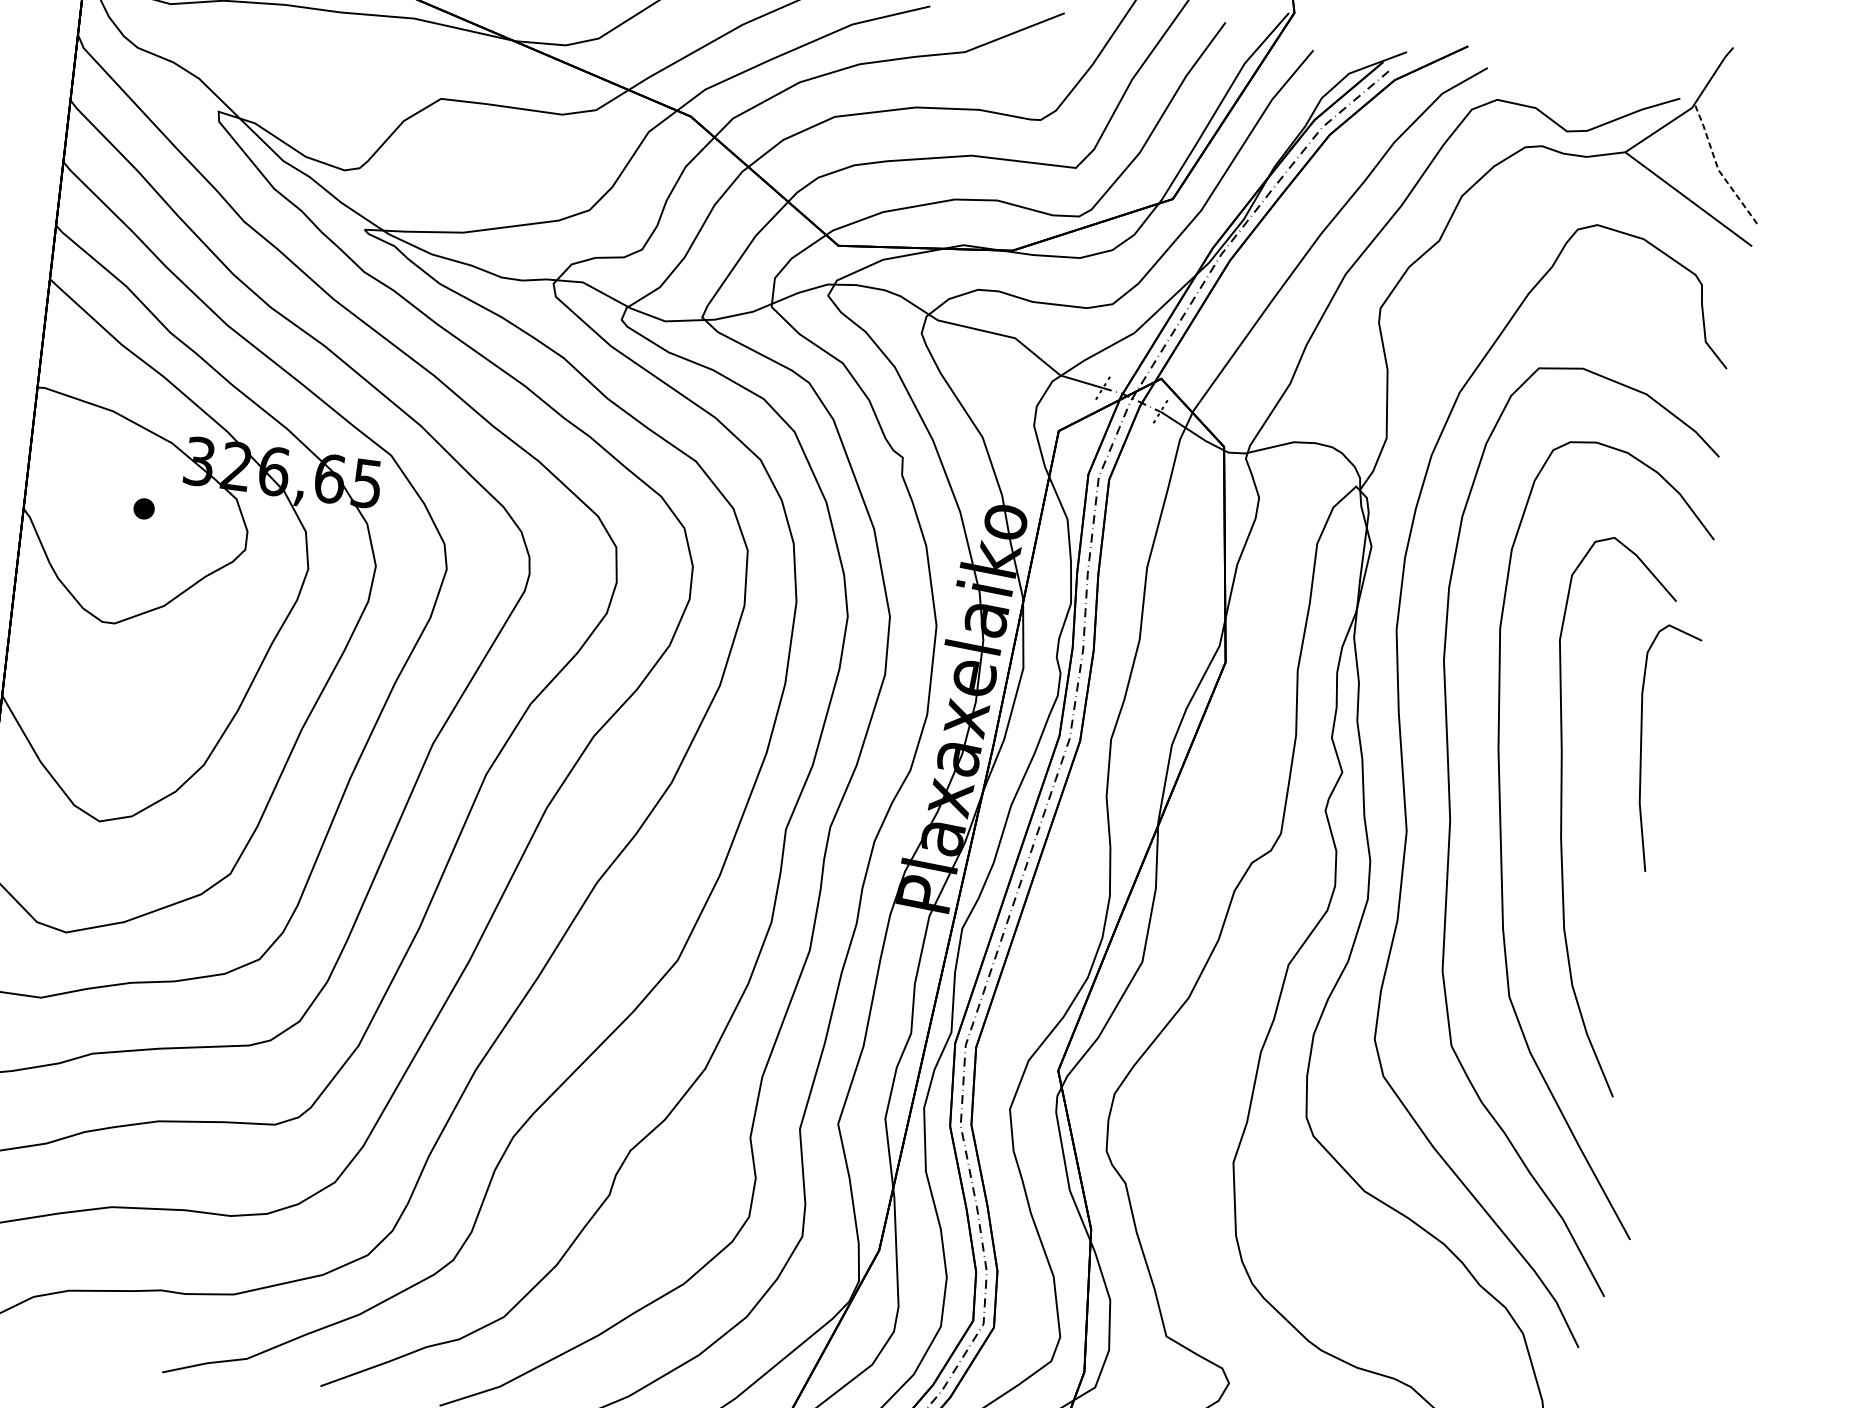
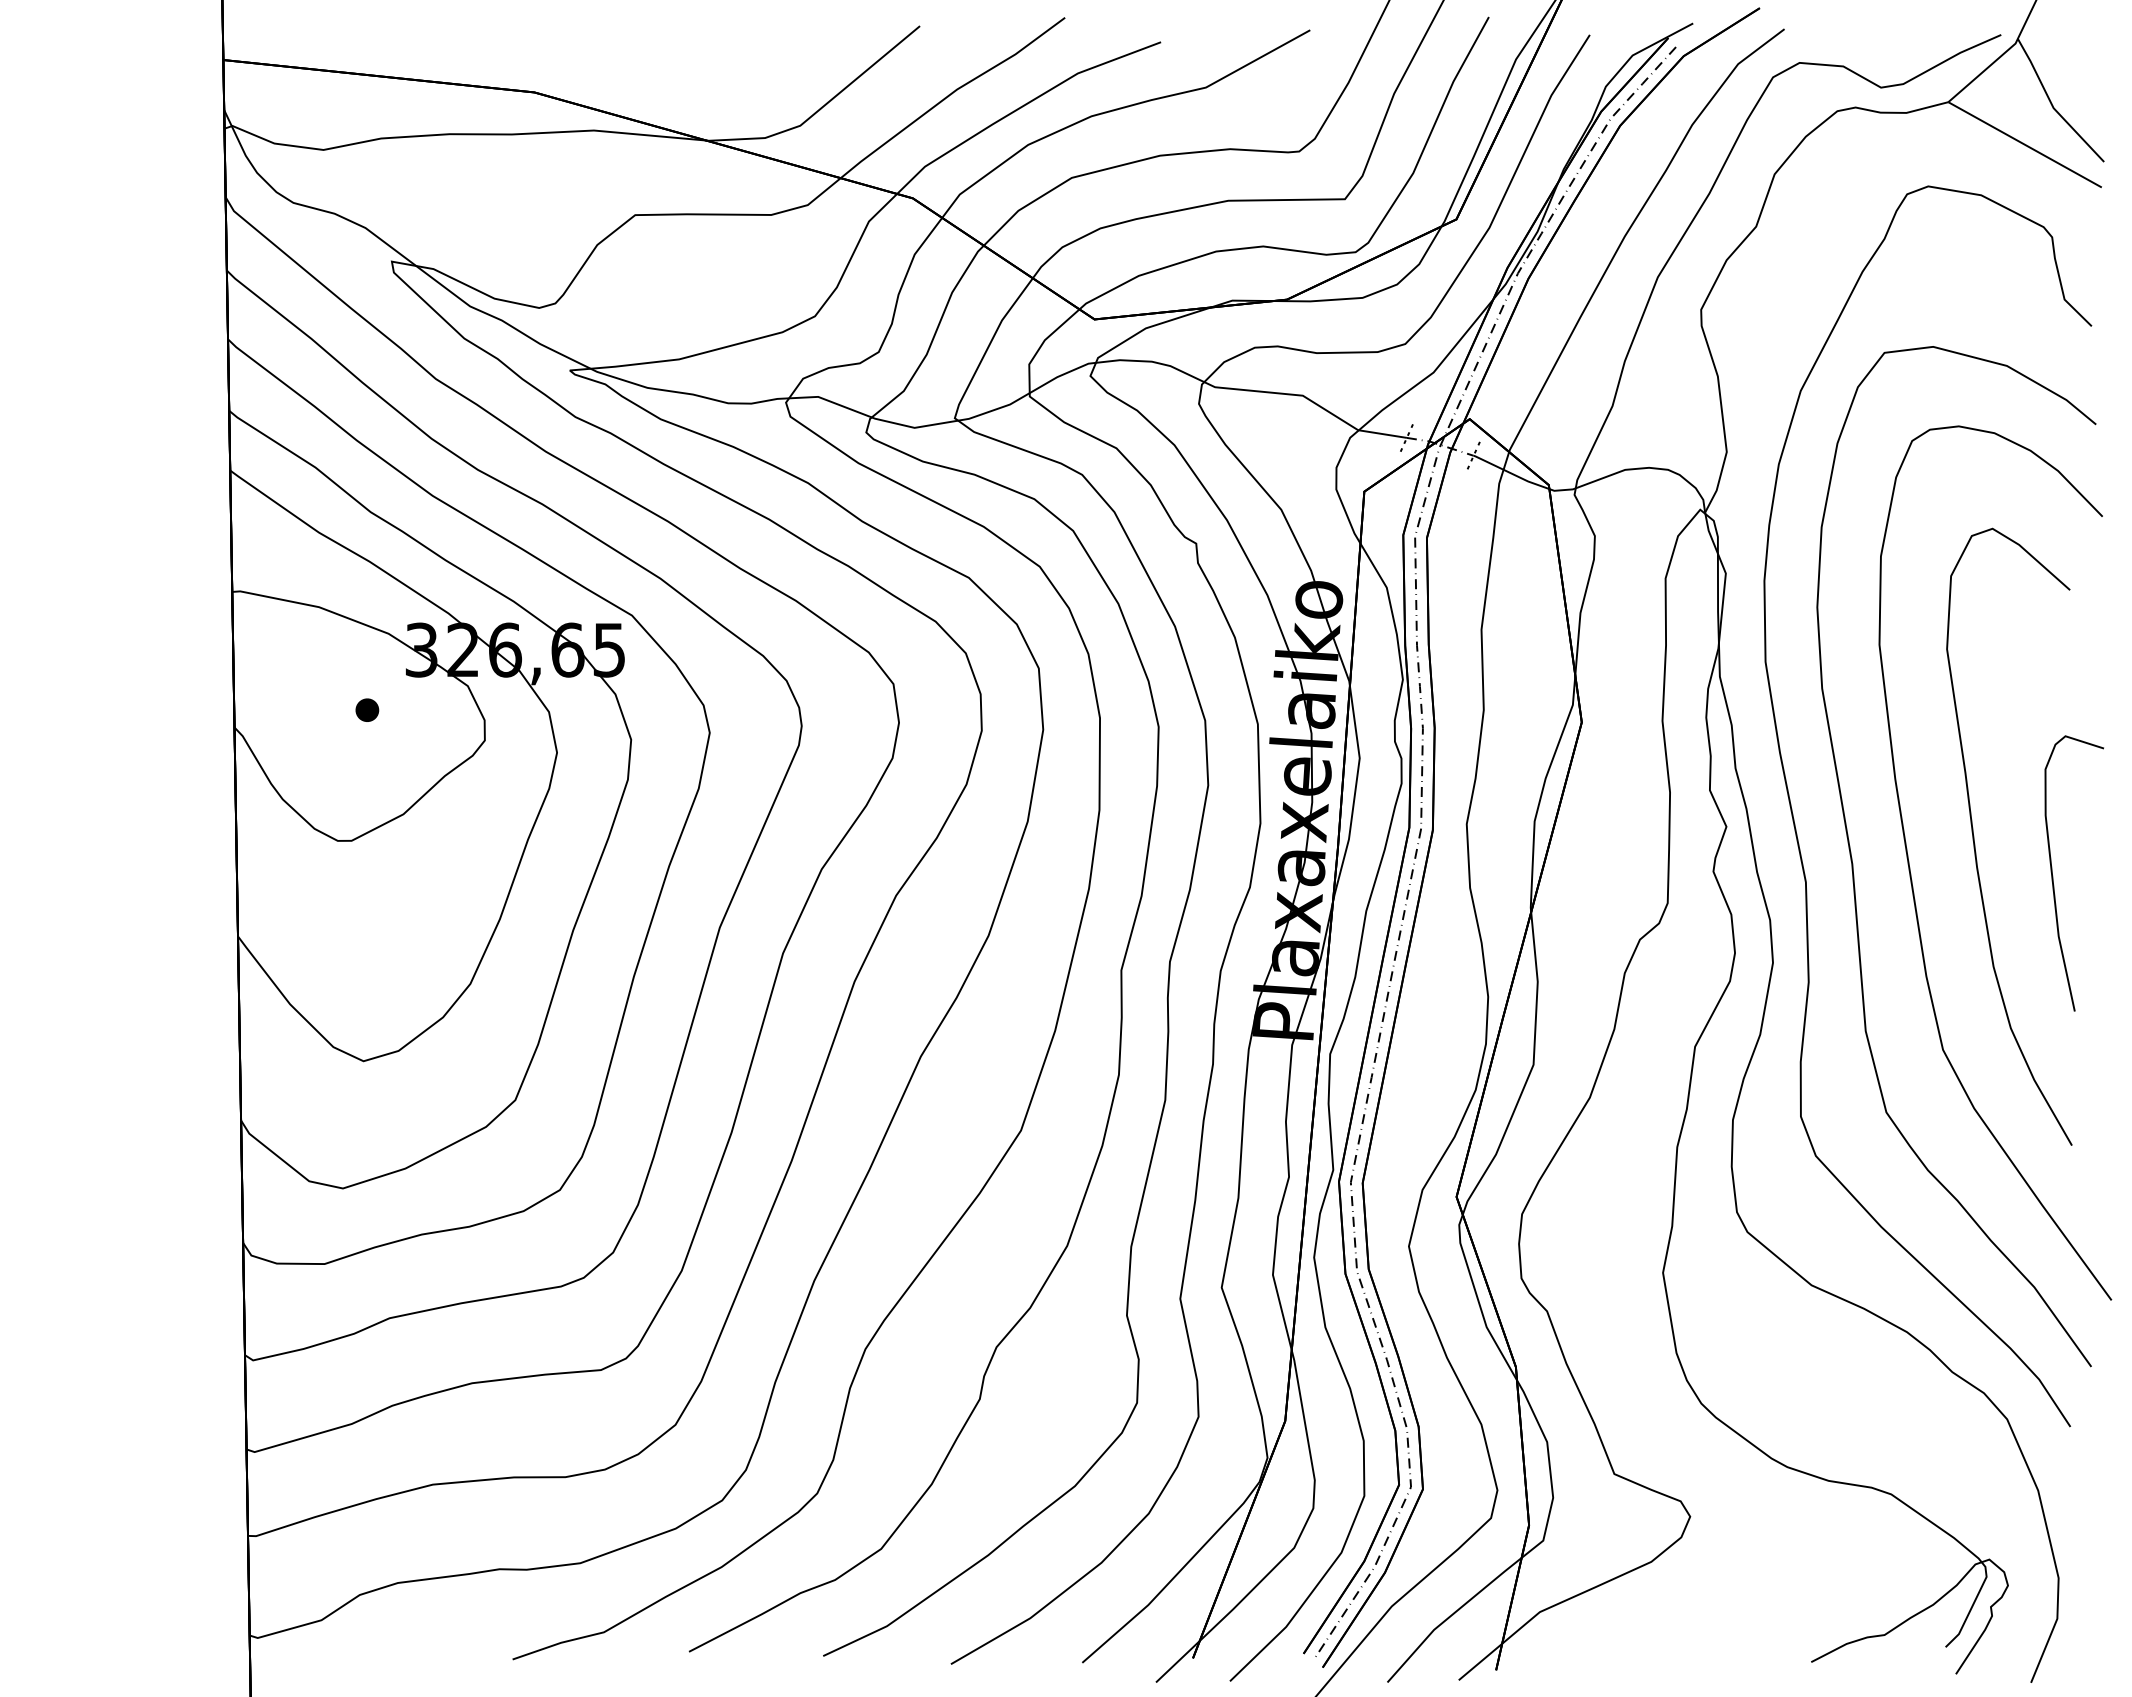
line: (1717, 167) -> (2052, 105), dashed -> solid
curve: (1642, 748) -> (2053, 876), moved

